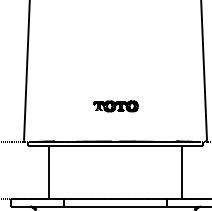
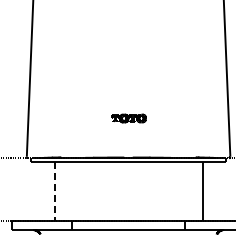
part: (115, 106) -> (128, 118), size x0.7
line: (48, 172) -> (54, 191), solid -> dashed

